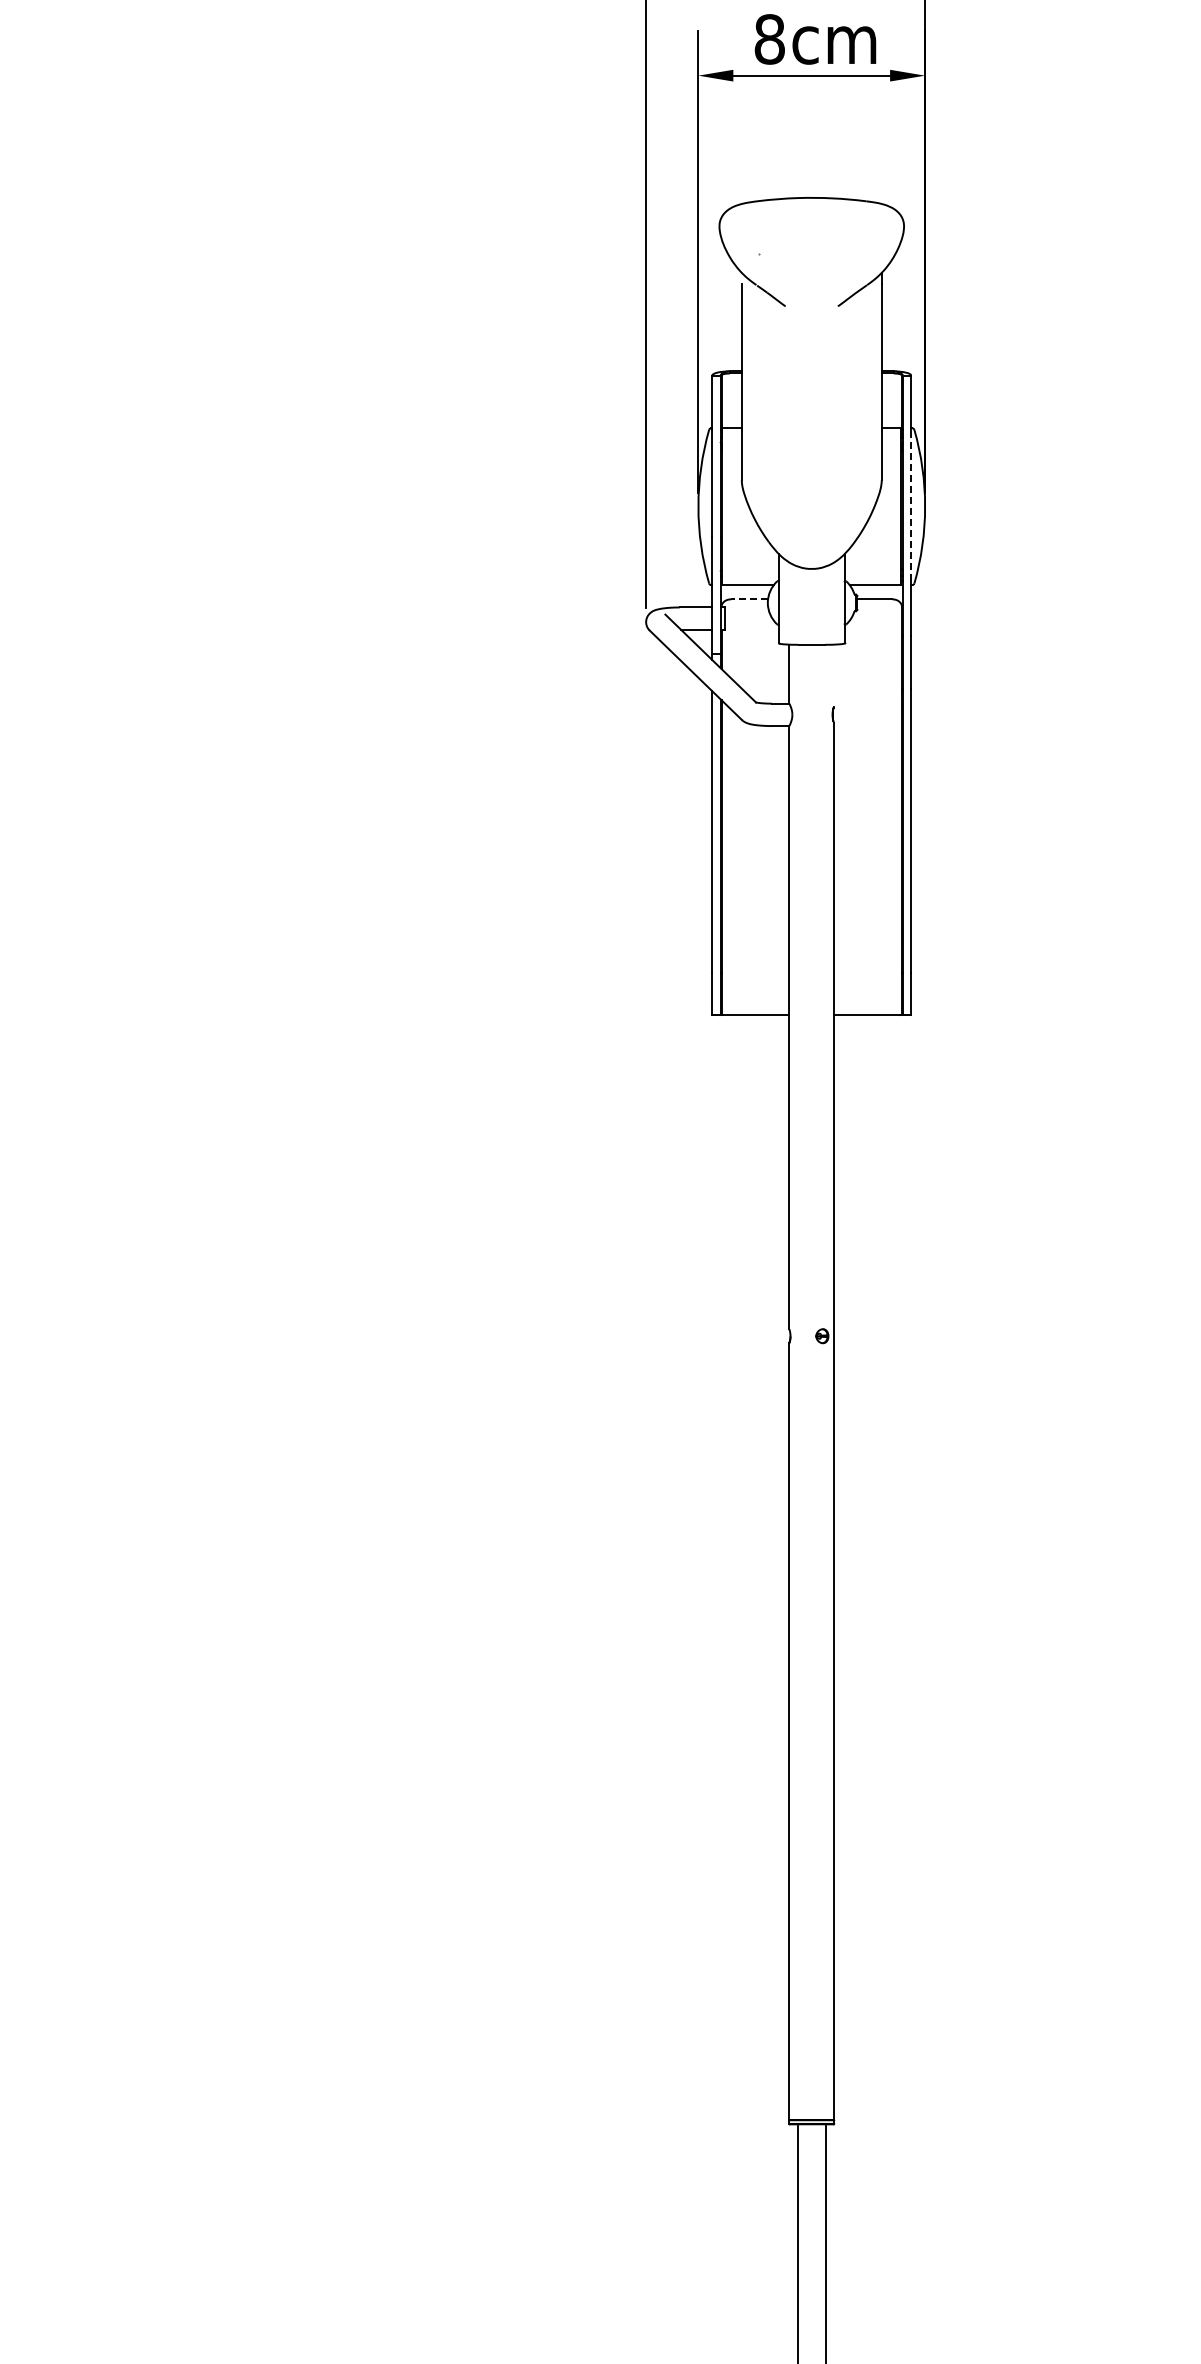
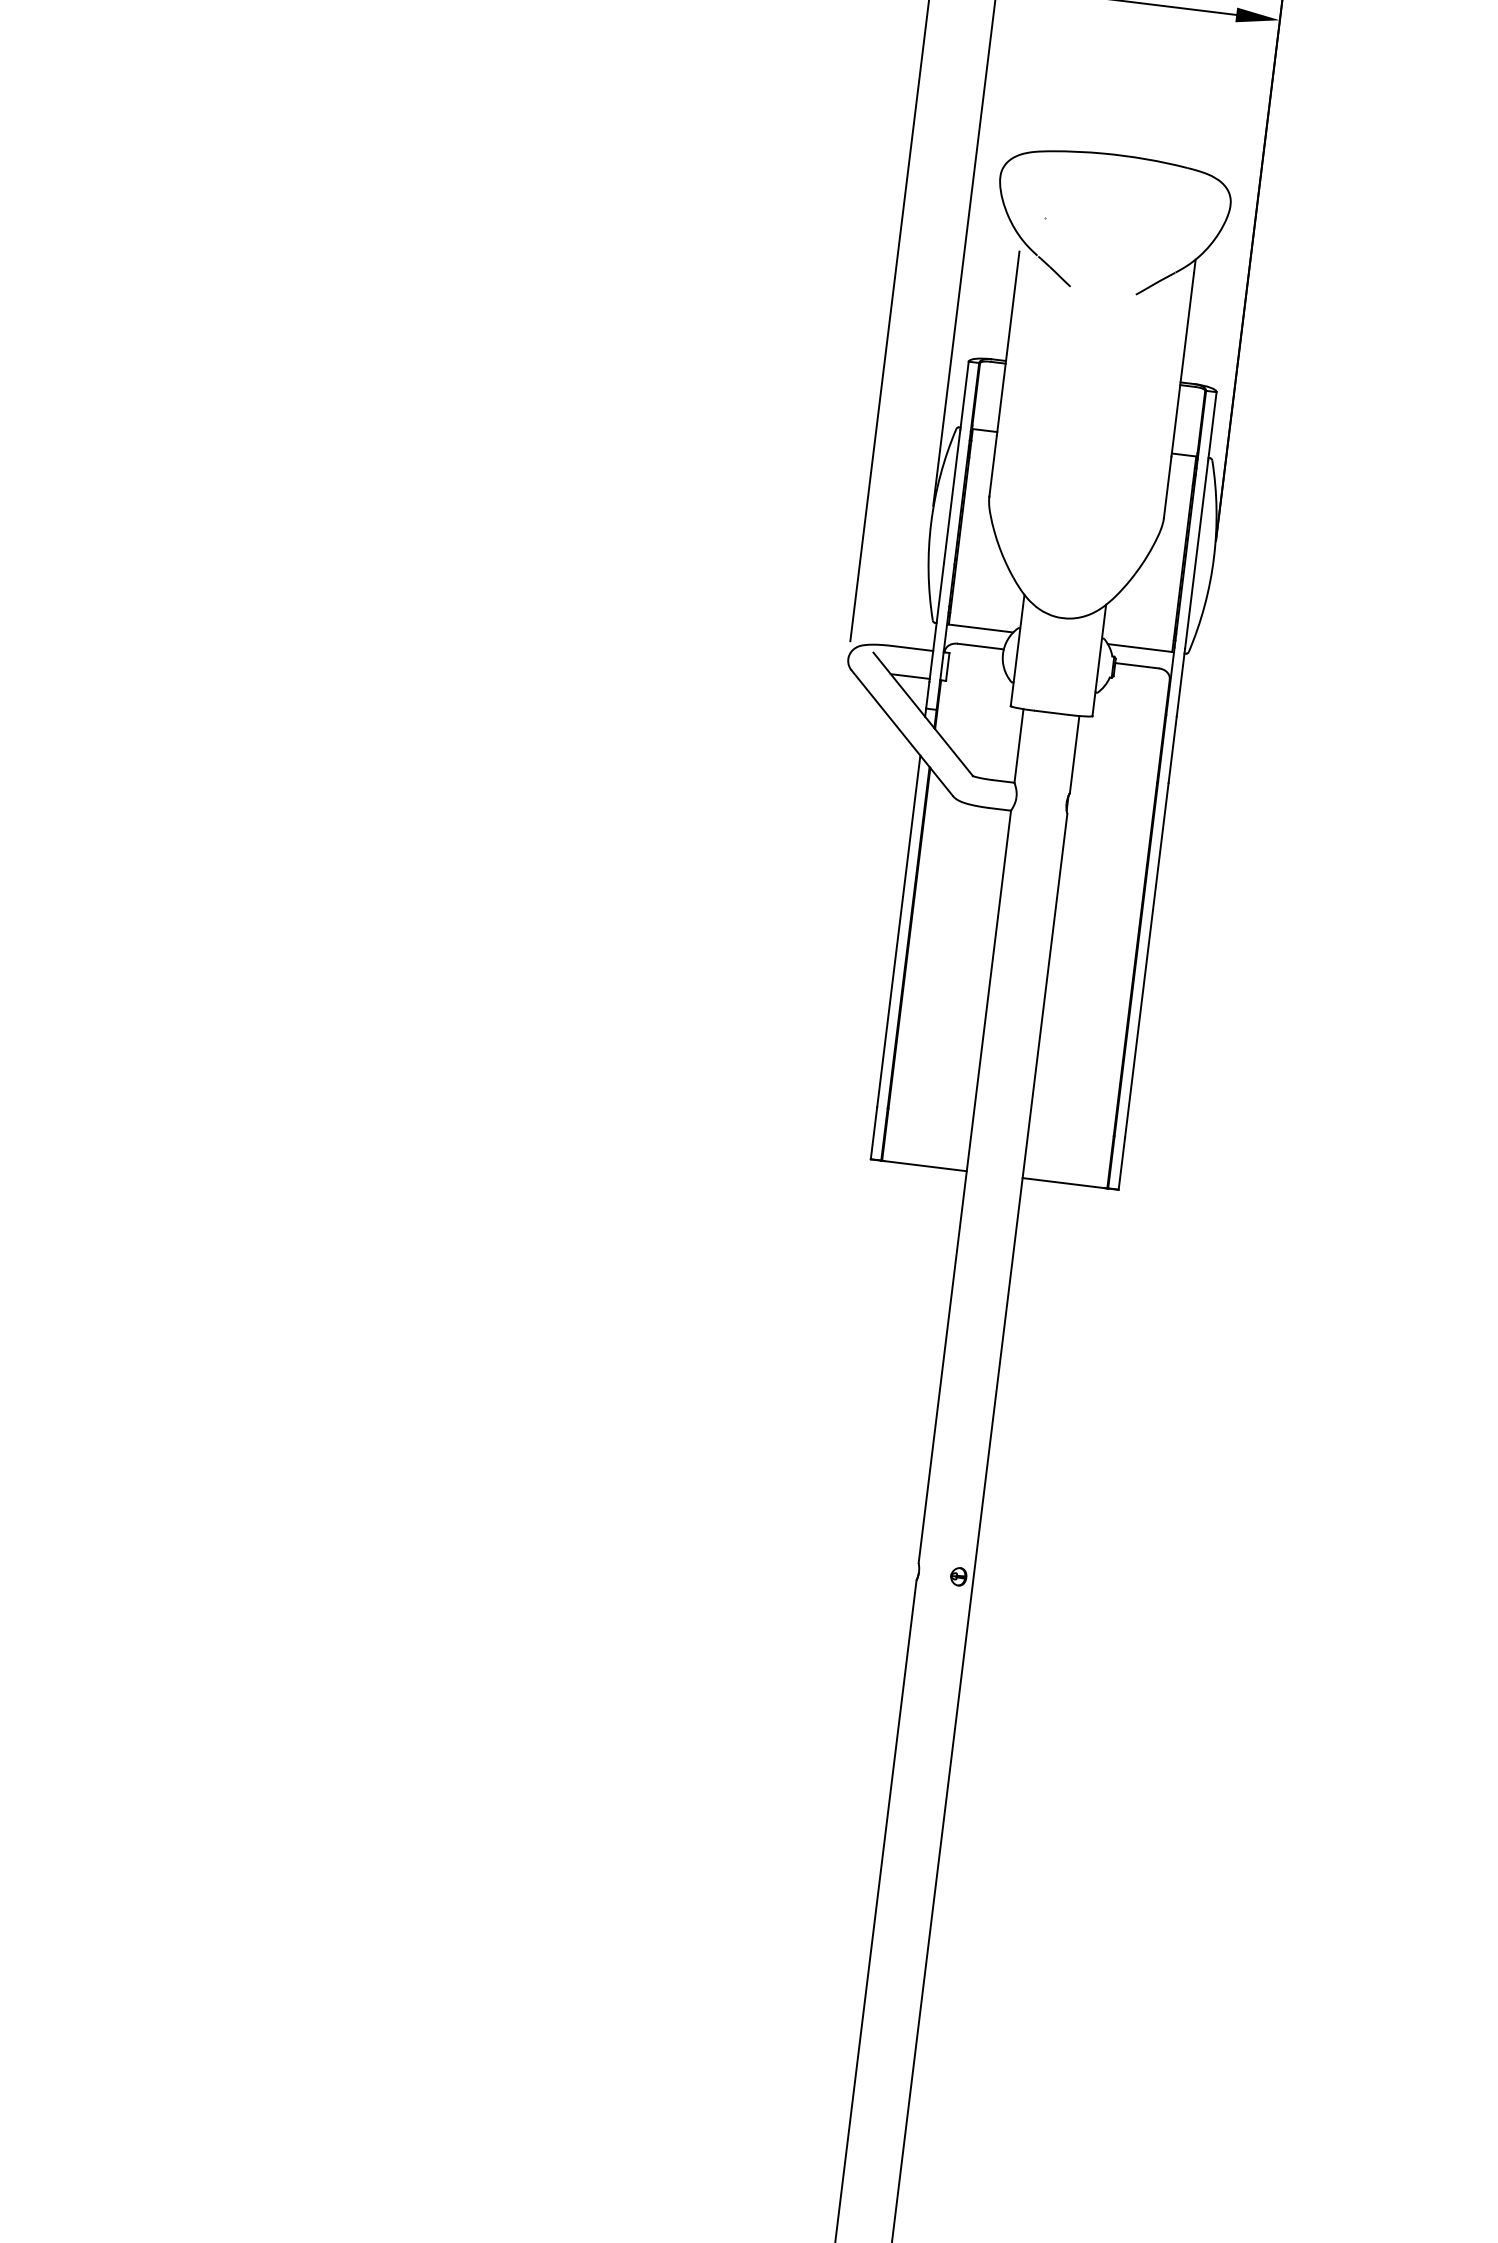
line: (911, 505) -> (1197, 554), dashed -> solid
line: (749, 599) -> (980, 646), dashed -> solid
line: (834, 675) -> (1075, 754), added

